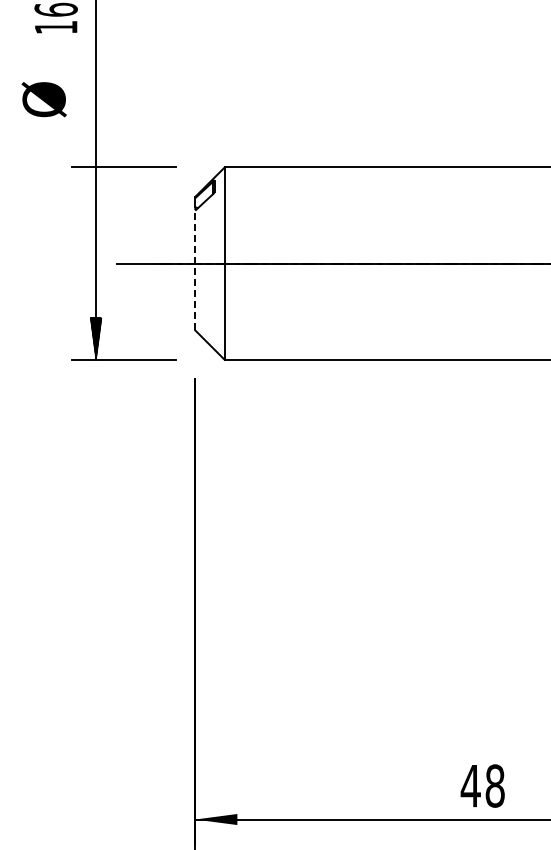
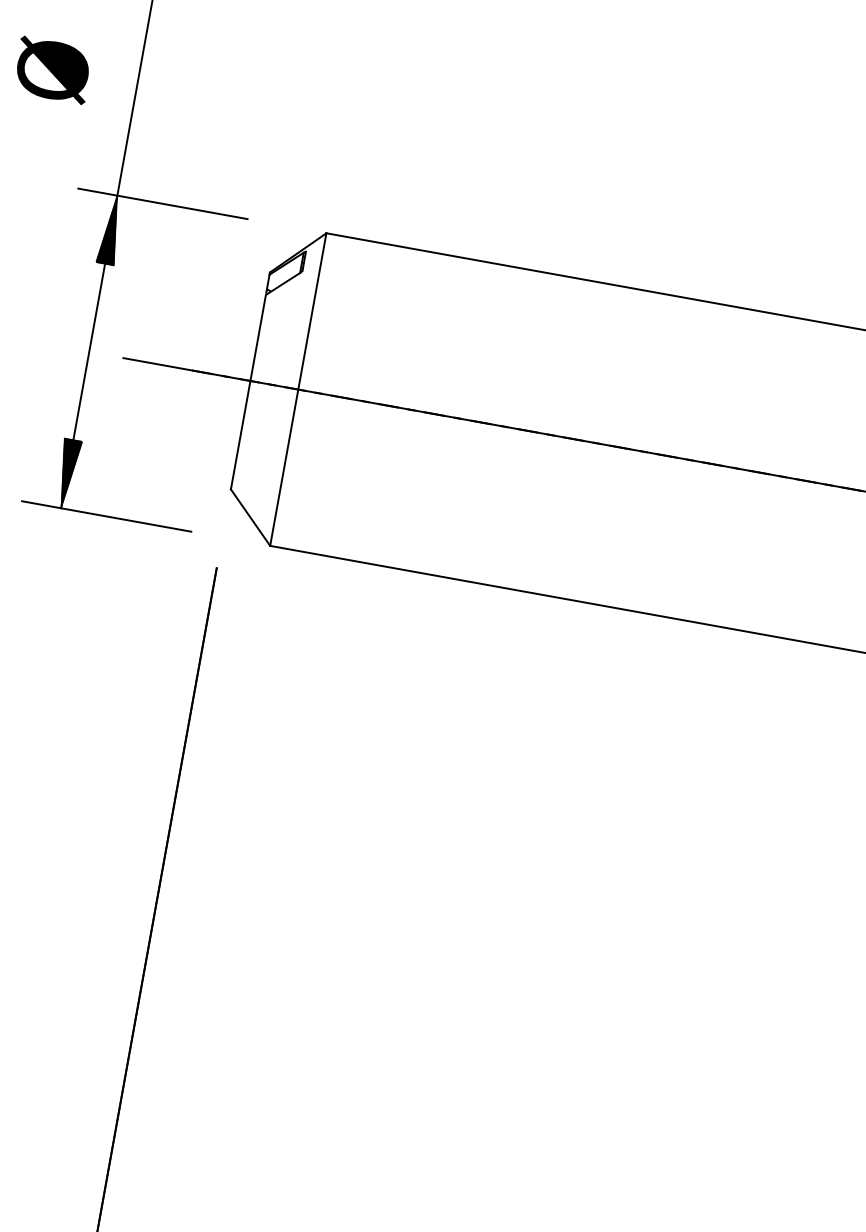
hatch: (95, 188) -> (110, 229), added
line: (195, 270) -> (248, 392), dashed -> solid

